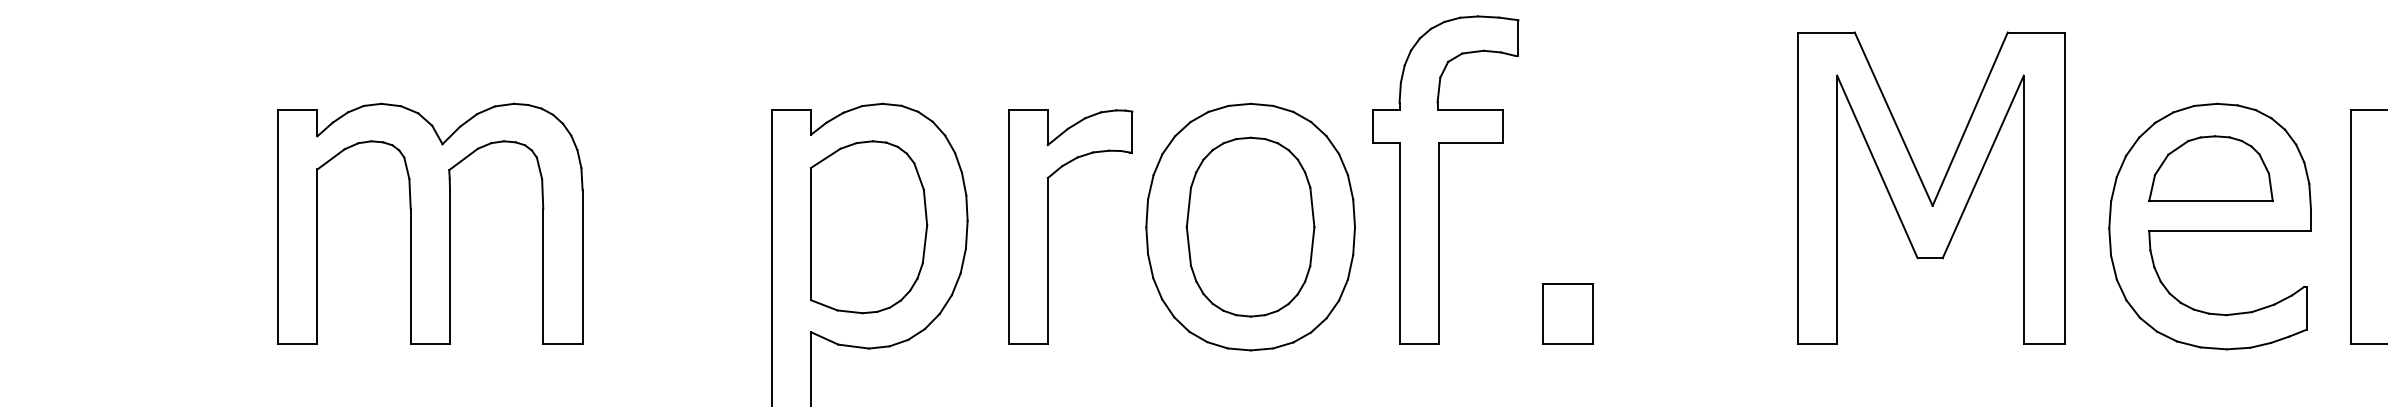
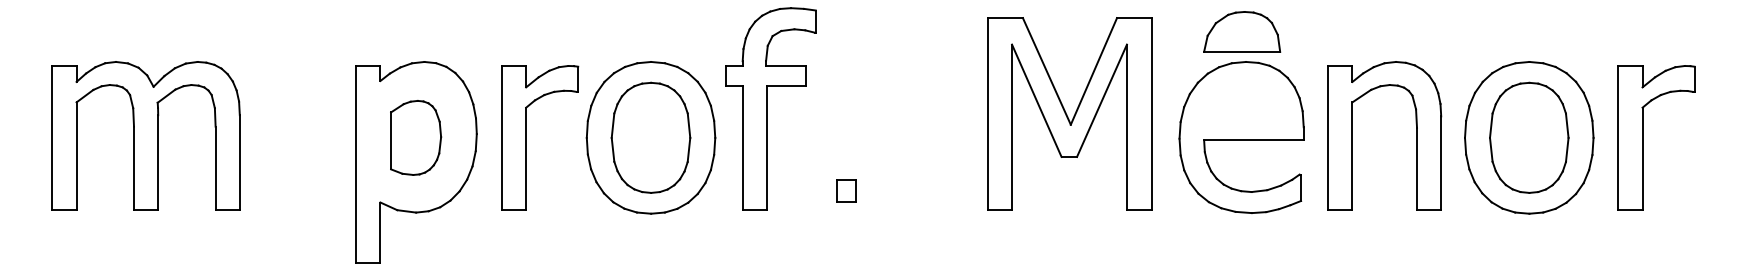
part: (2211, 168) -> (1242, 31), moved
part: (868, 226) -> (415, 137), size x0.7
part: (1568, 314) -> (846, 191), size x0.6

